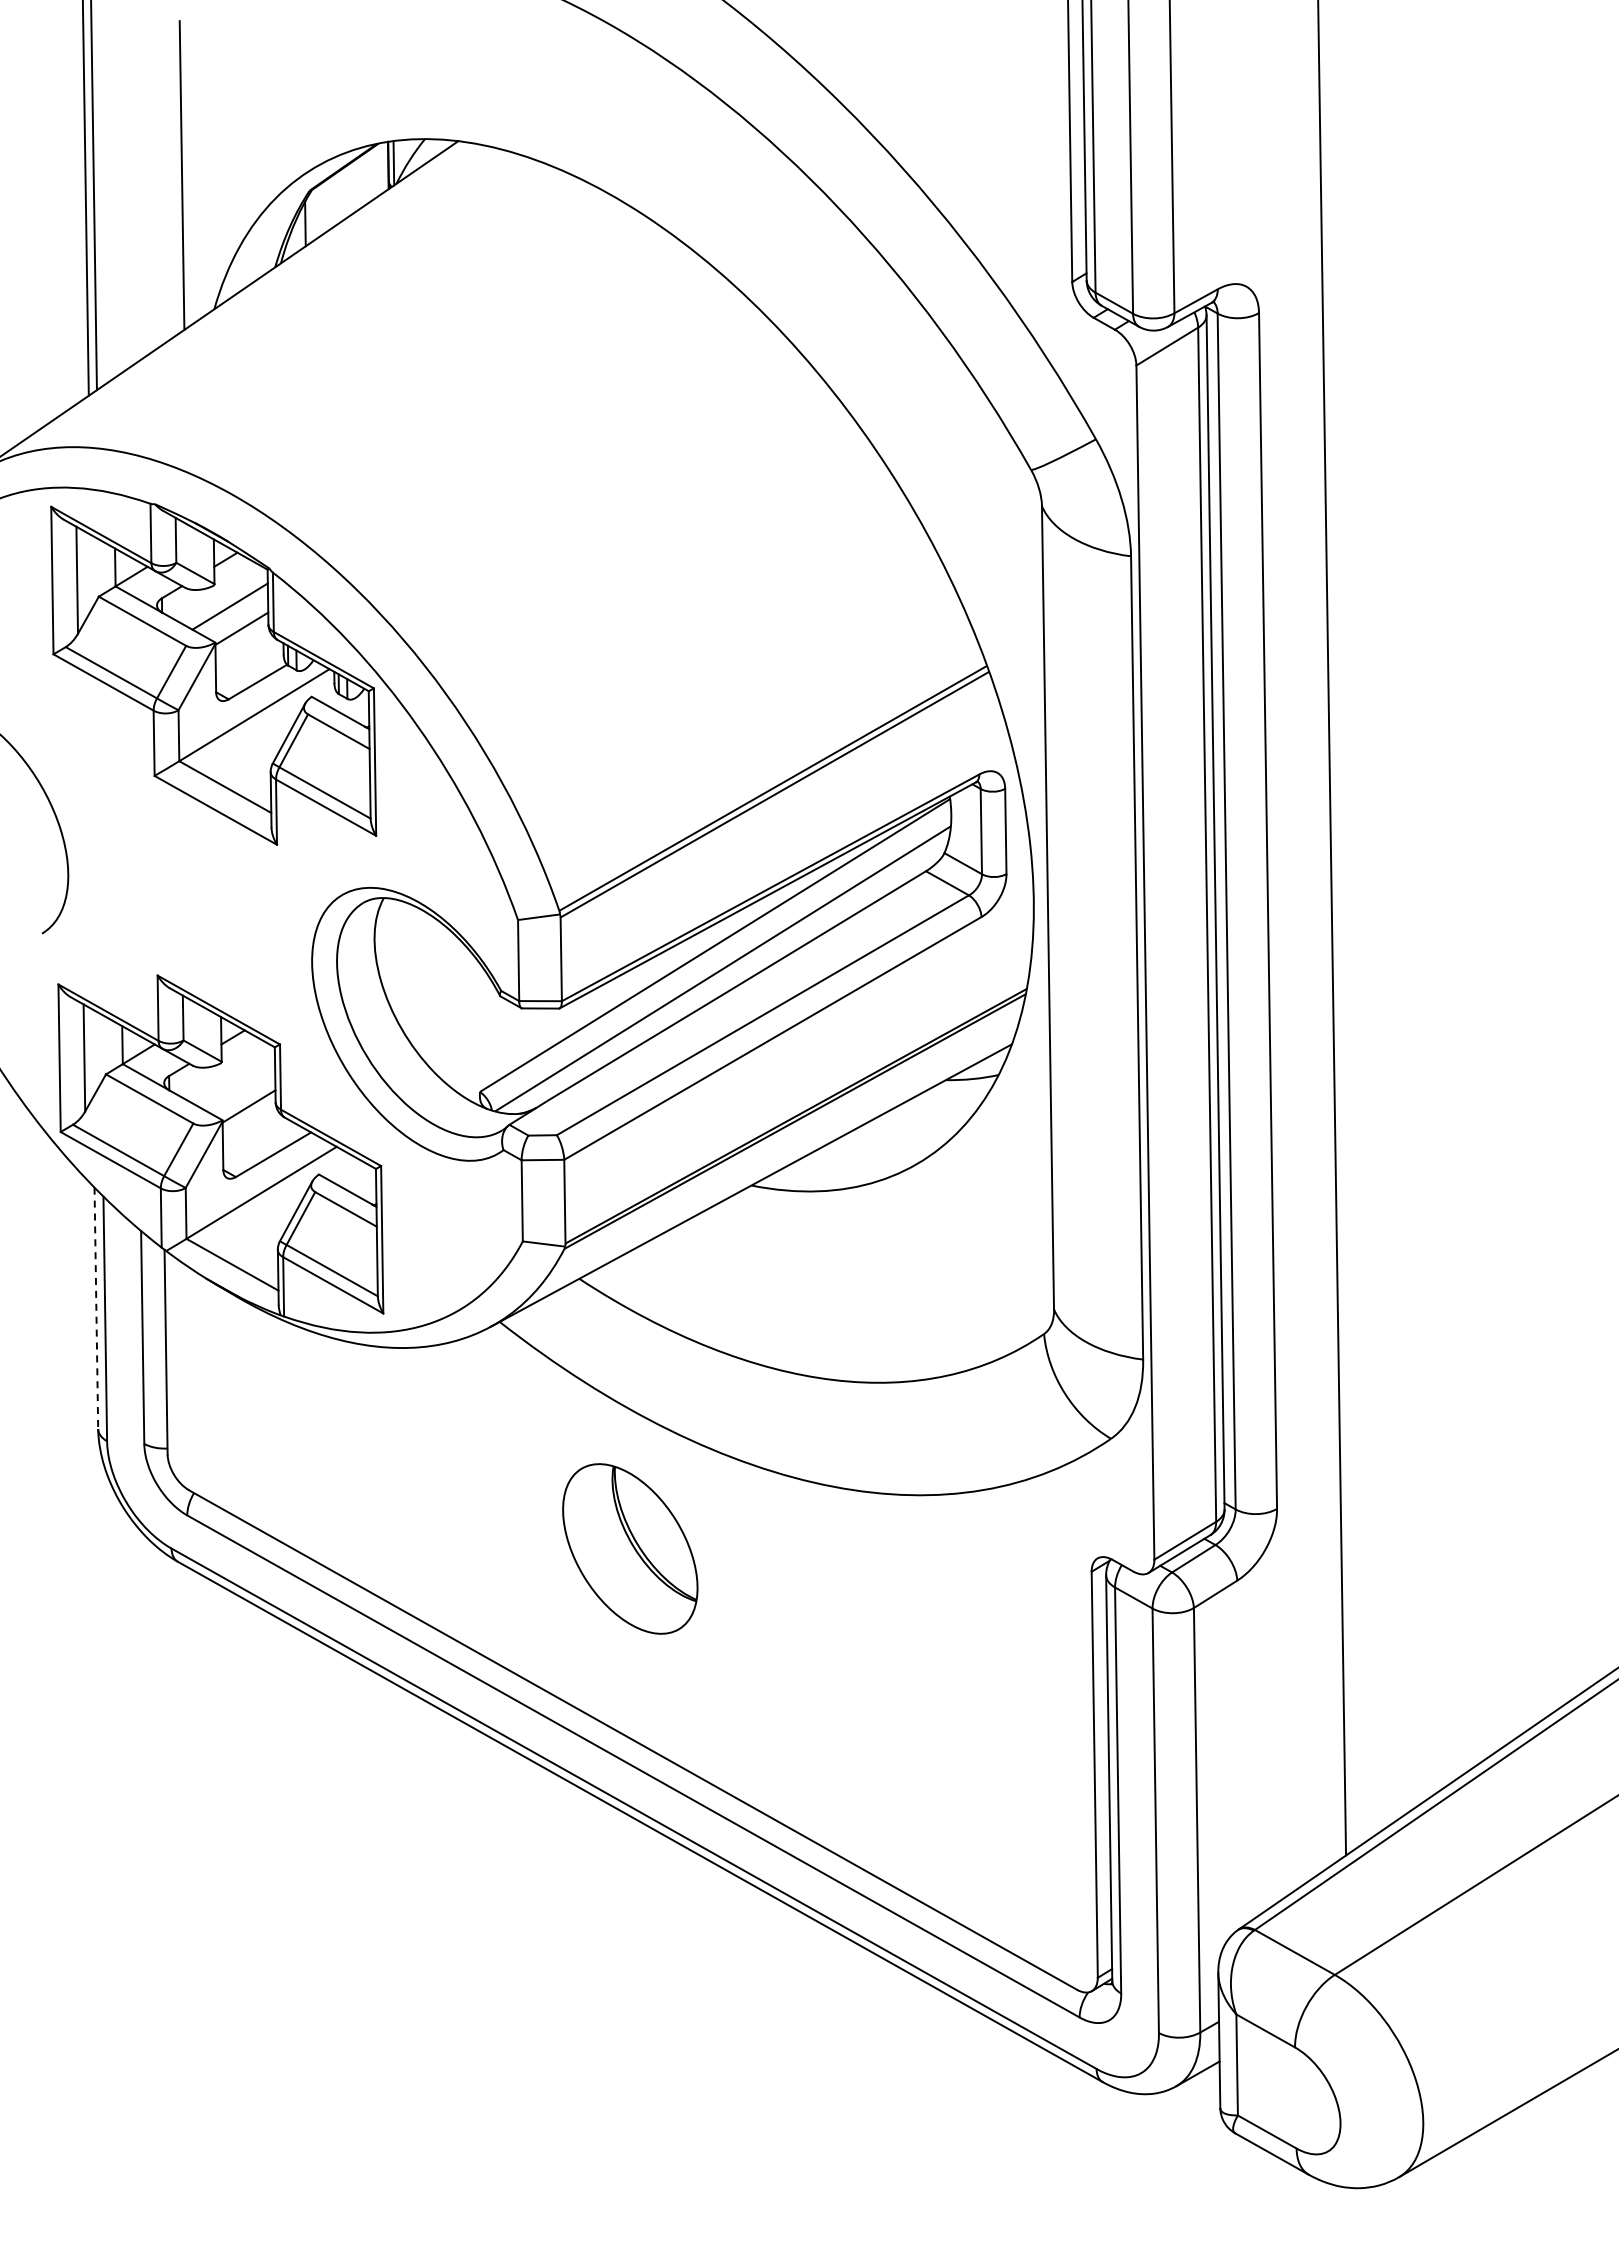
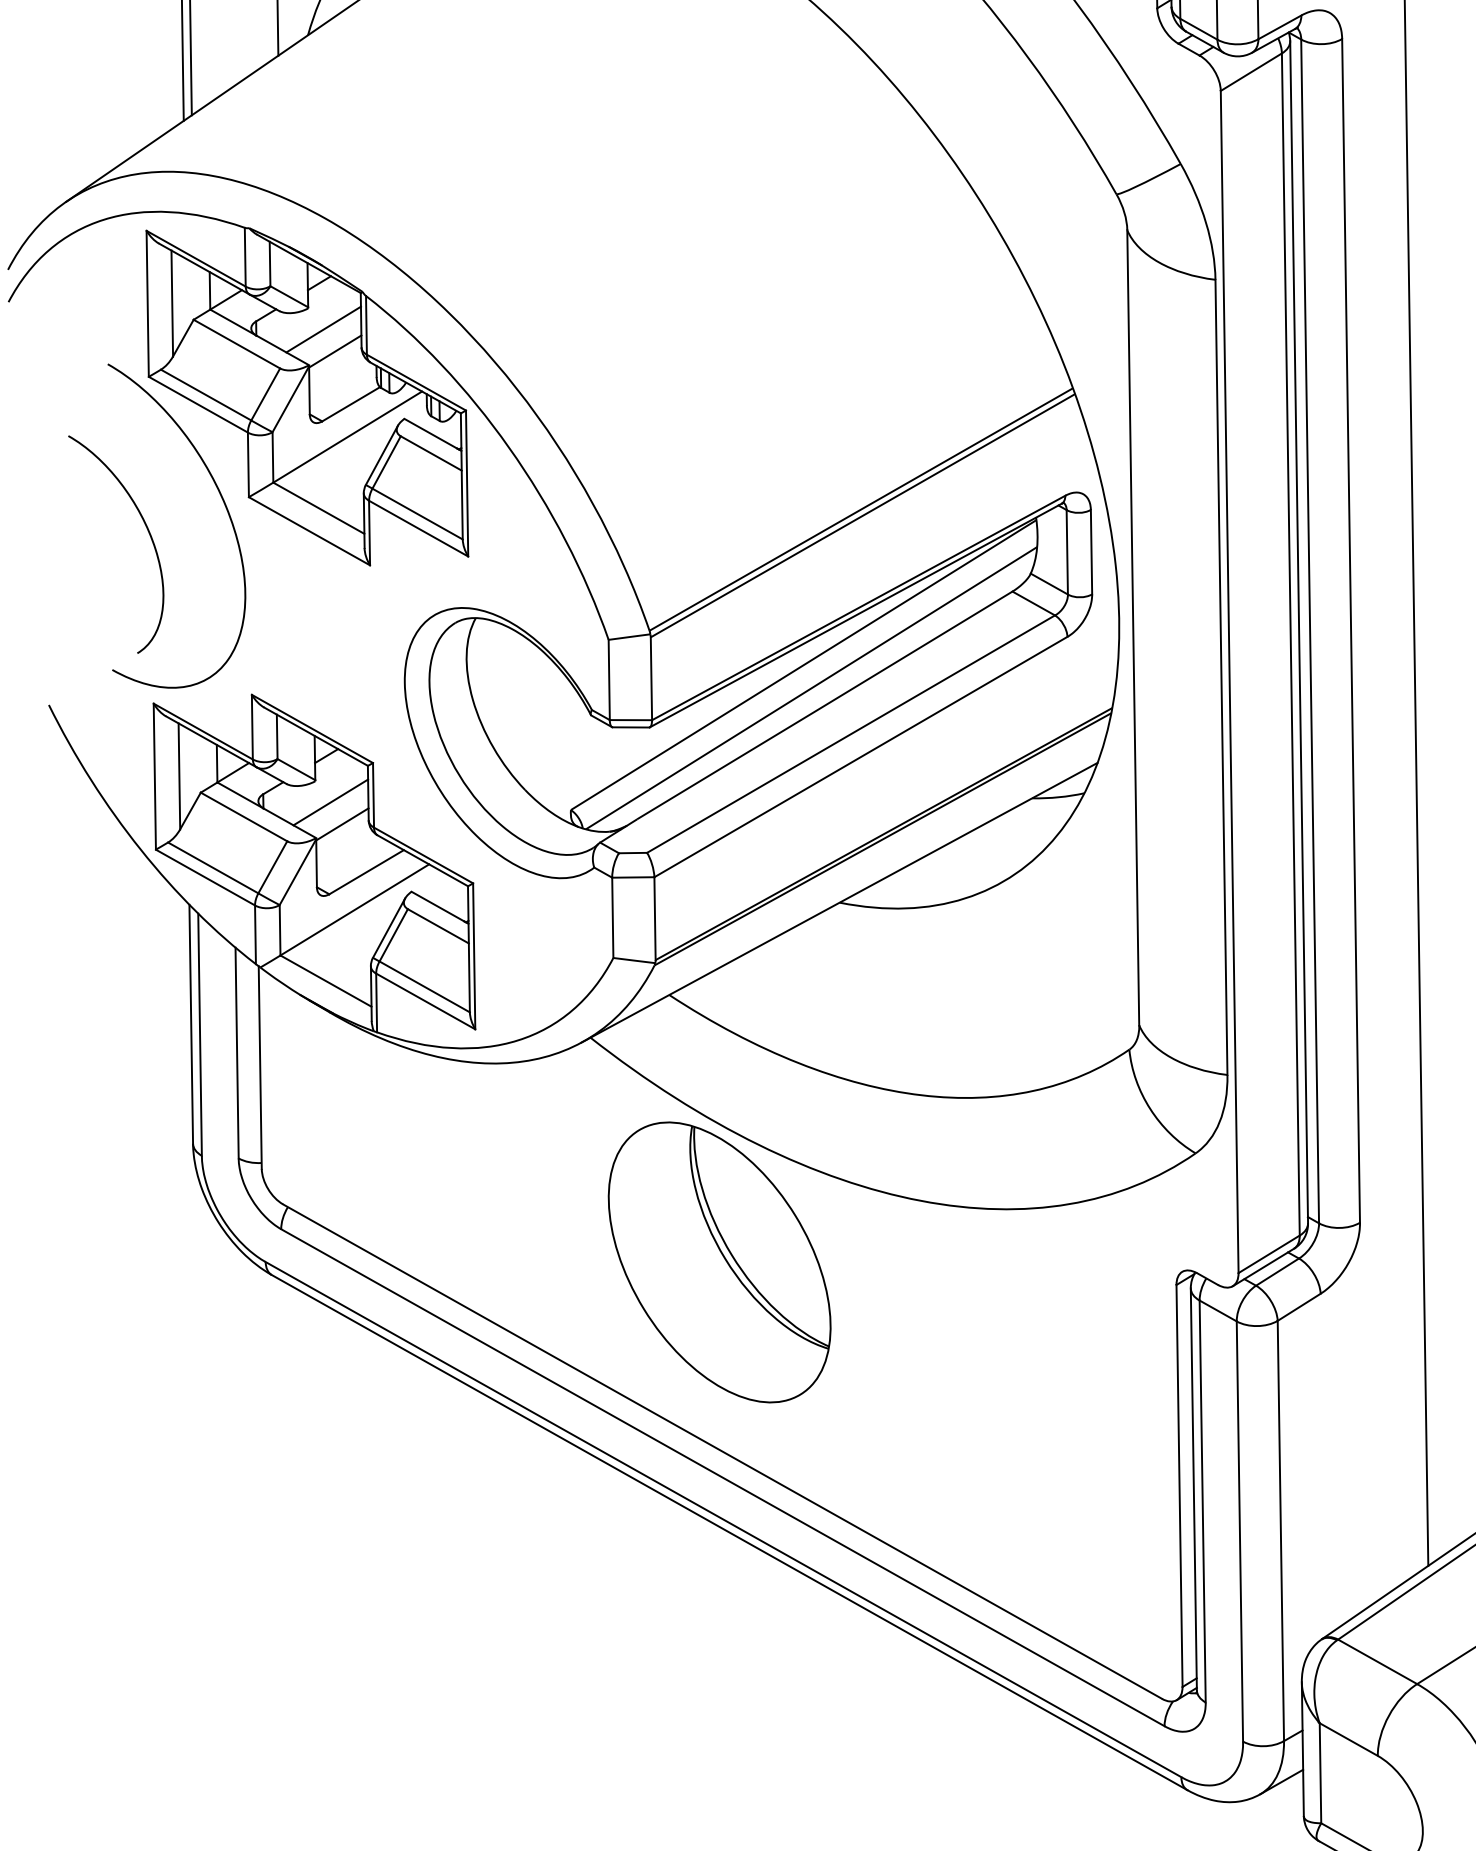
curve: (129, 783) -> (224, 504), added
line: (237, 1084) -> (330, 802), added
line: (96, 1308) -> (191, 1024), dashed -> solid
part: (630, 1548) -> (719, 1261), size x1.67

